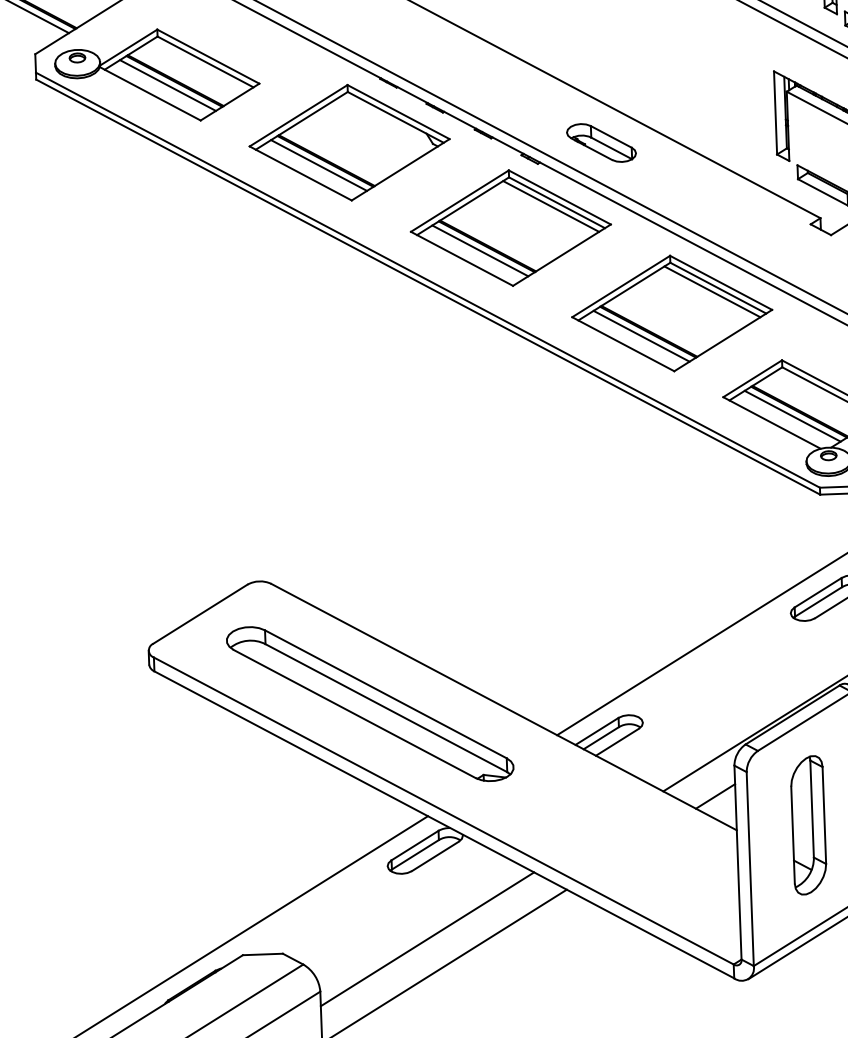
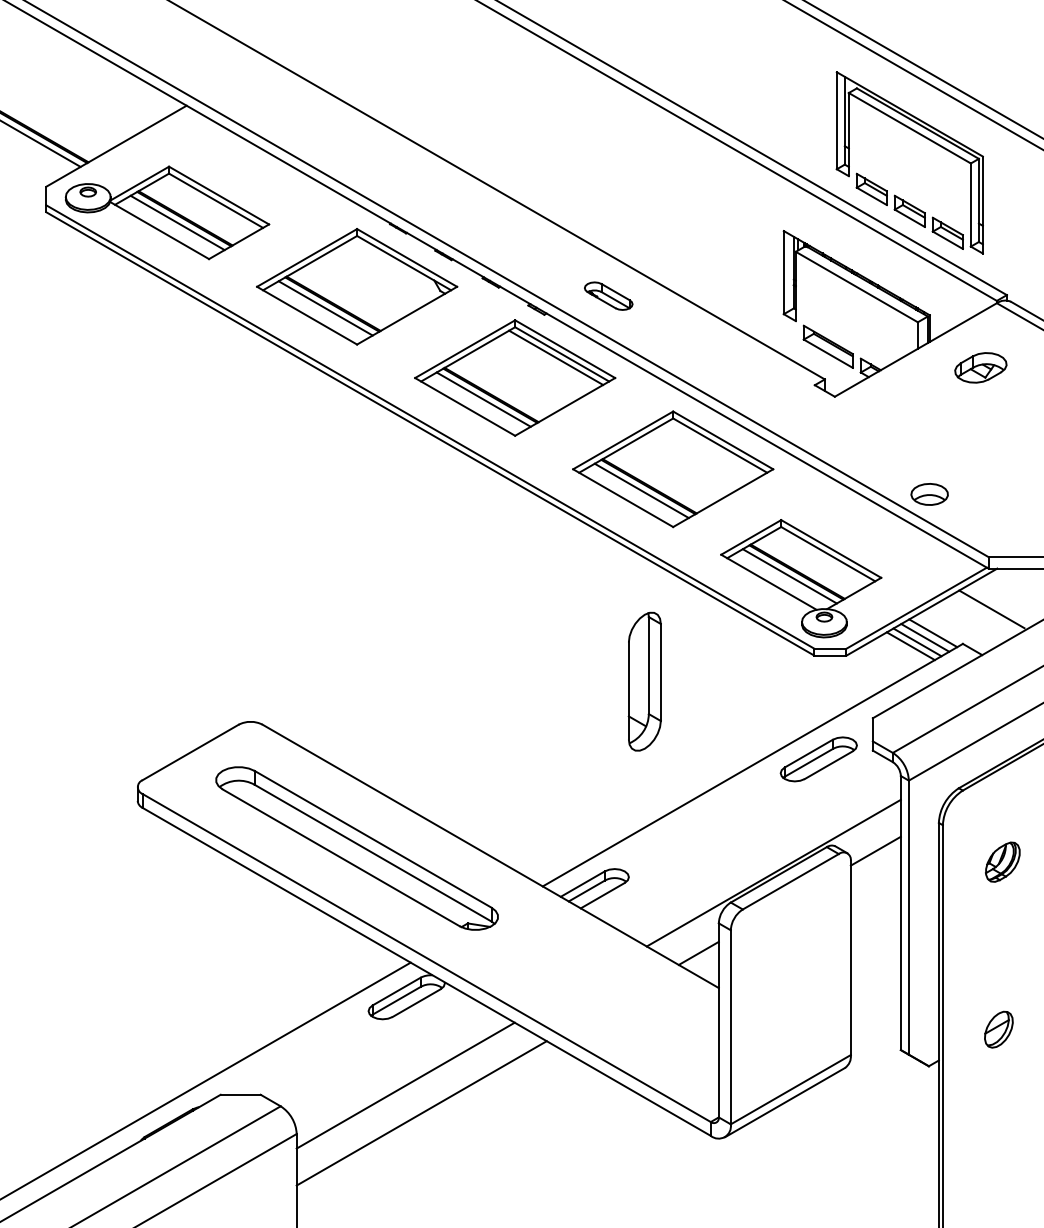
part: (601, 142) -> (608, 295), size x0.7
line: (712, 291) -> (714, 448), removed
part: (808, 825) -> (644, 681), moved

